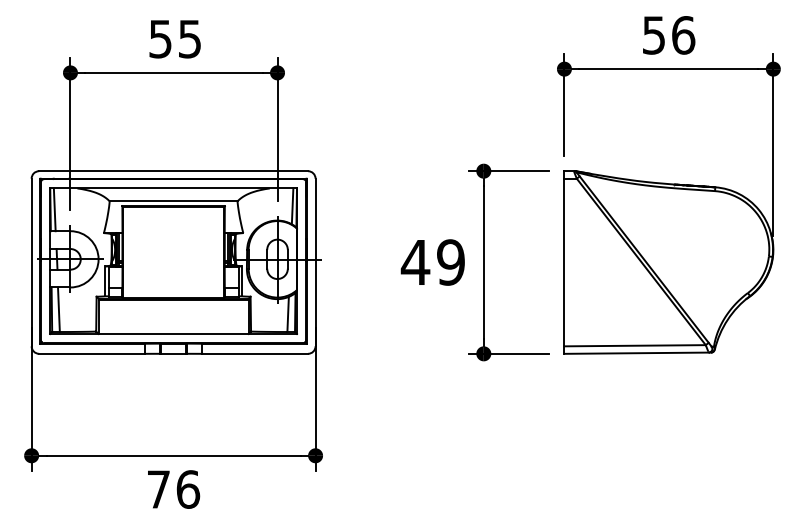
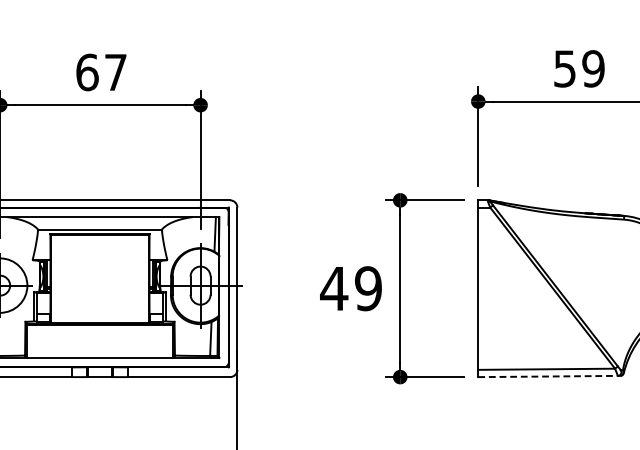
text: (683, 35) -> (593, 68), 56 -> 59
text: (174, 38) -> (100, 71), 55 -> 67
line: (638, 353) -> (549, 376), solid -> dashed

